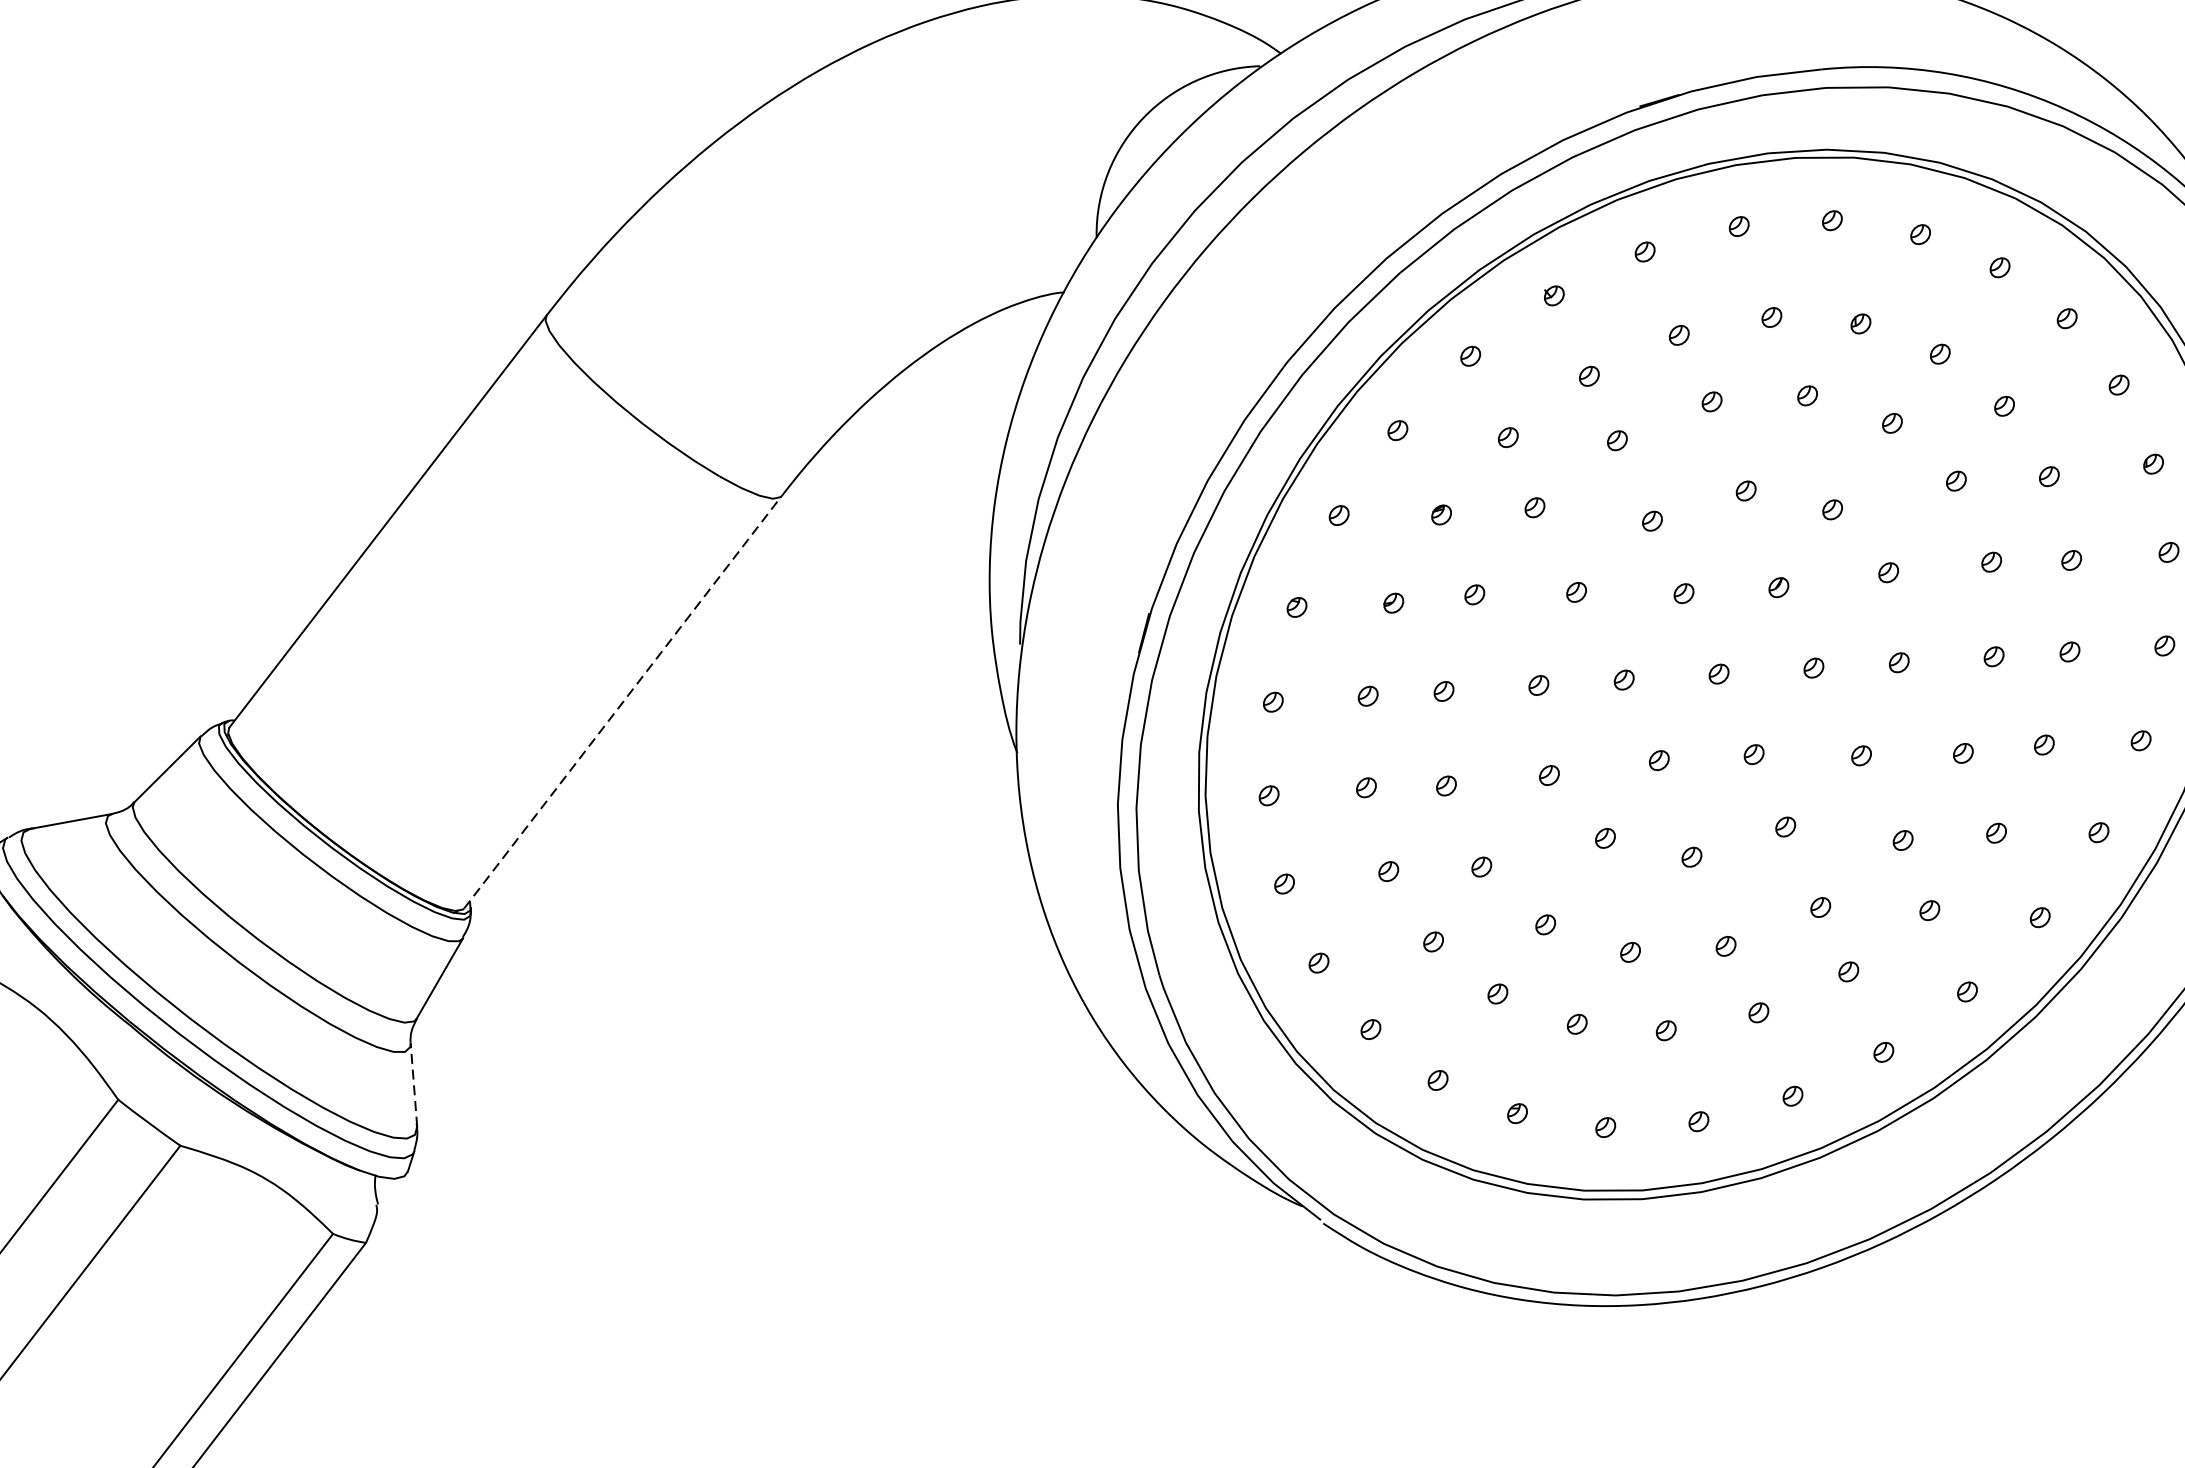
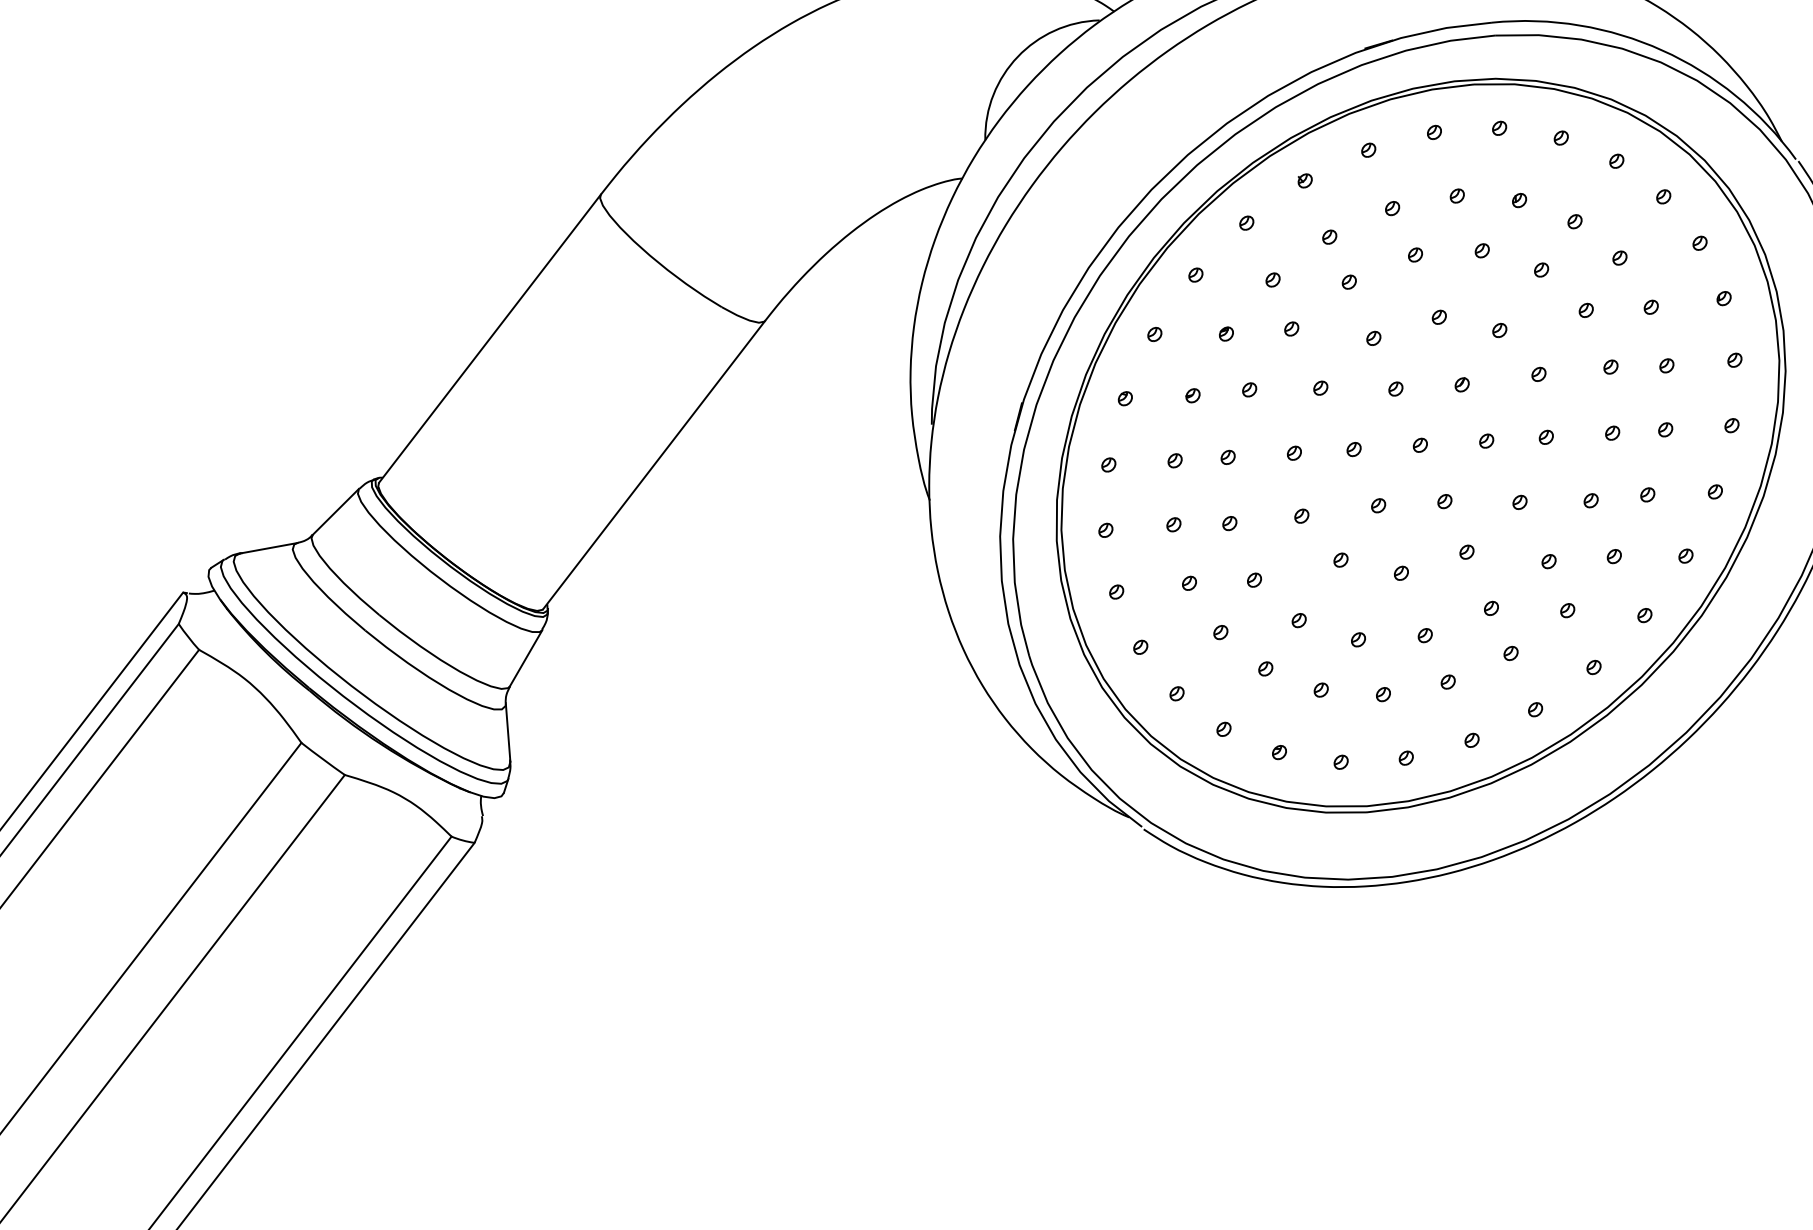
line: (623, 702) -> (654, 465), dashed -> solid
line: (414, 1083) -> (508, 731), dashed -> solid

